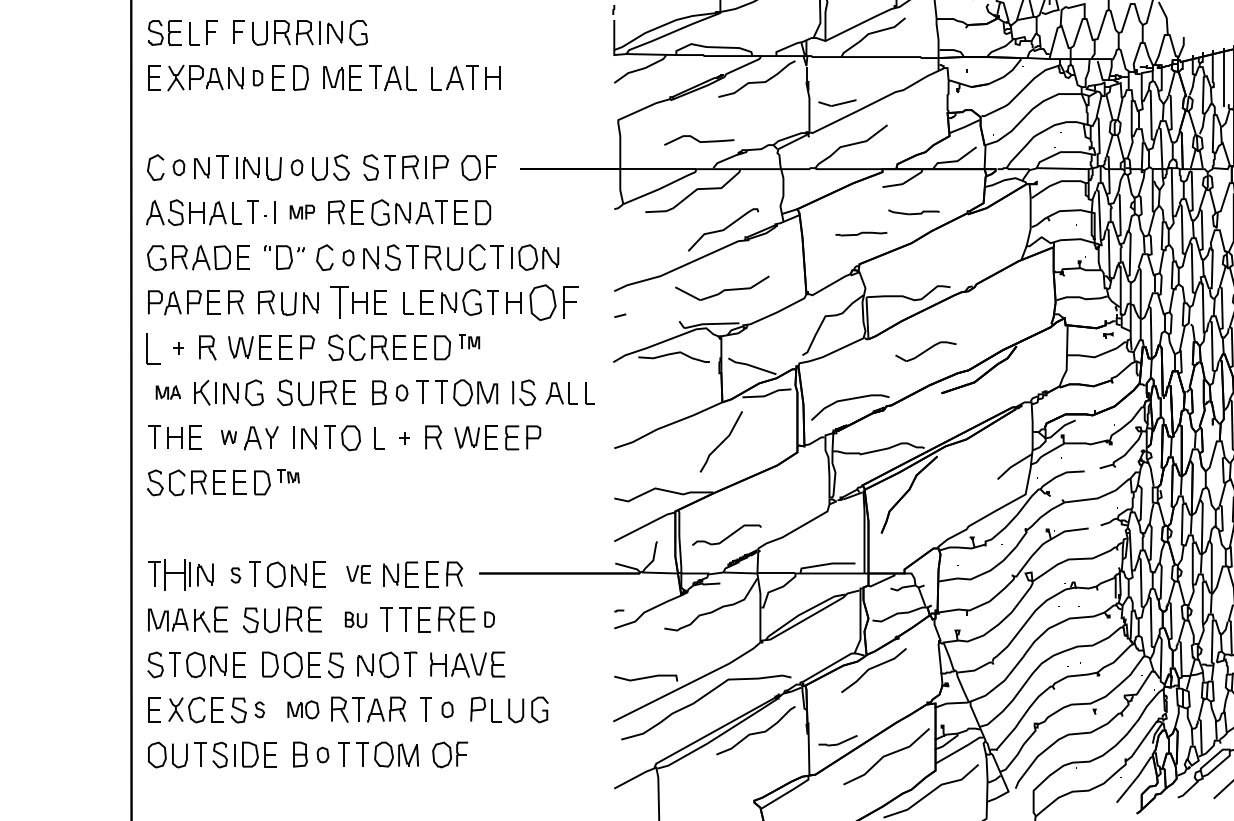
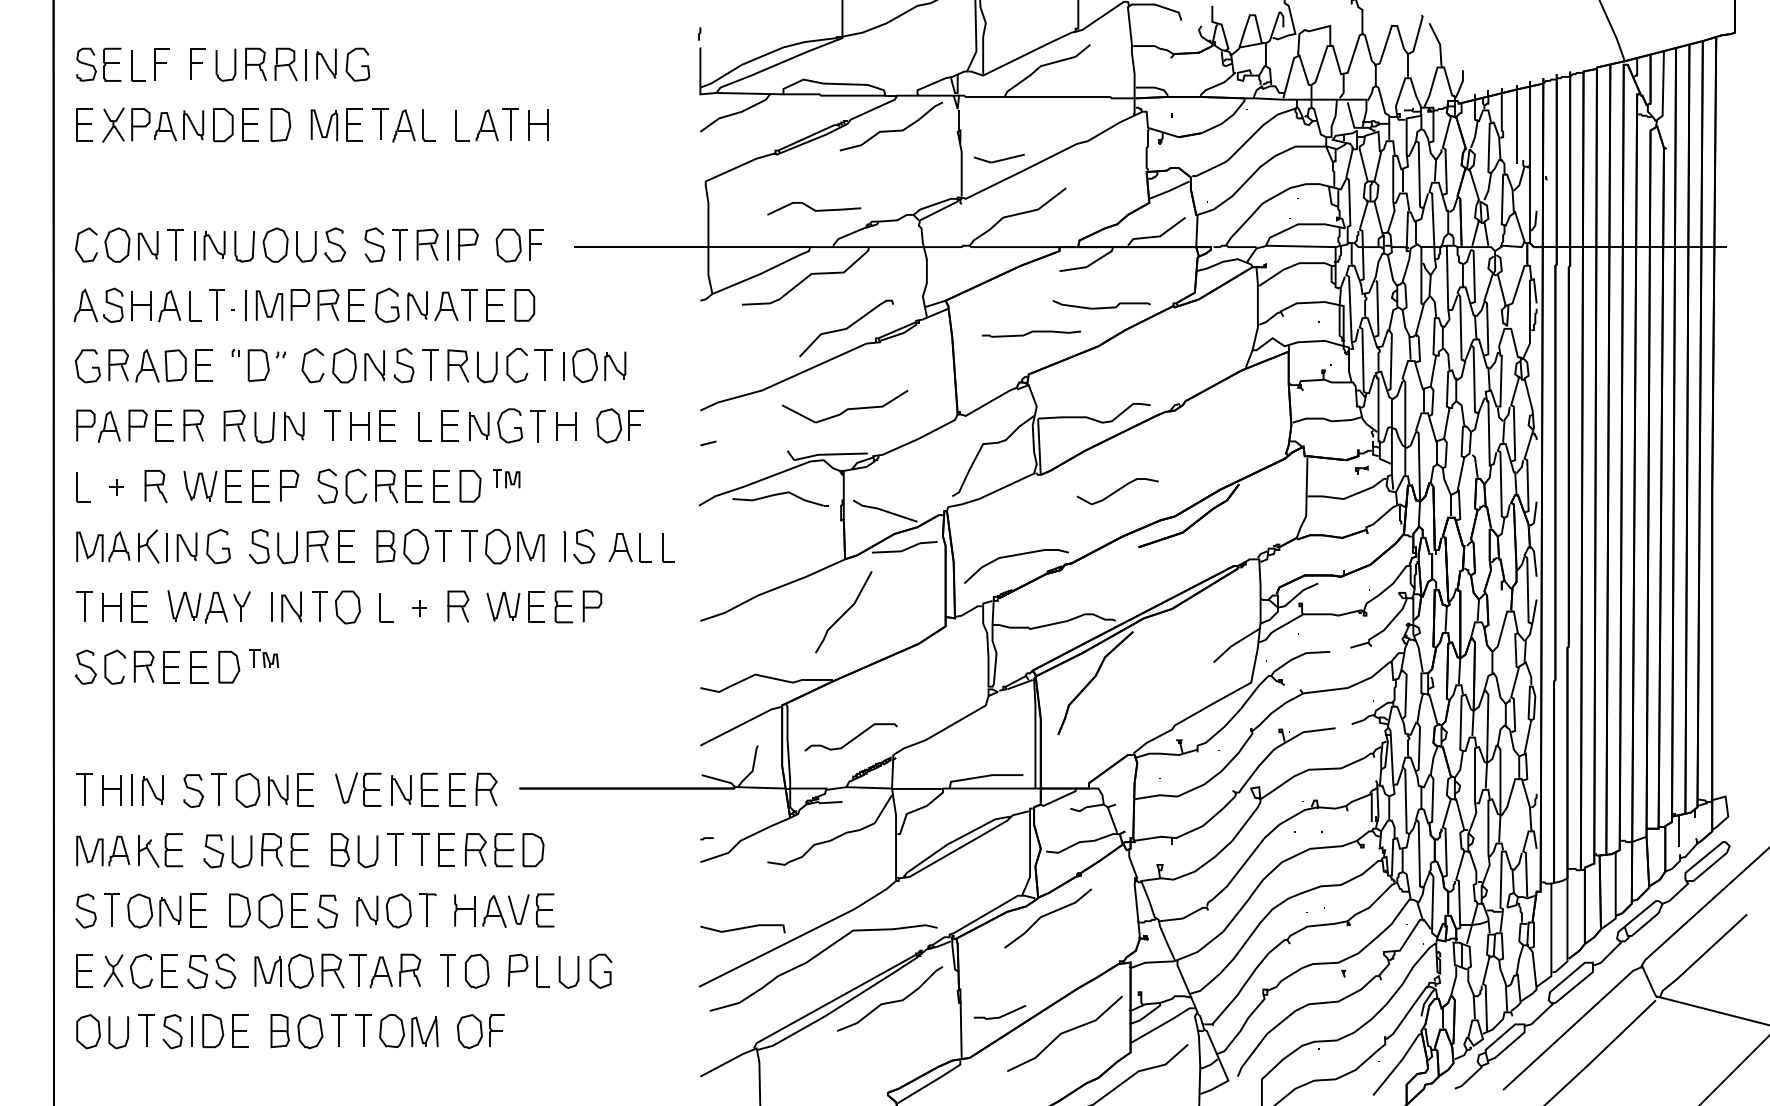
part: (258, 78) -> (223, 125), size x1.67
part: (178, 167) -> (117, 244), size x1.67
part: (296, 167) -> (275, 244), size x1.67
part: (302, 212) -> (282, 304), size x1.67
part: (913, 212) -> (1101, 304), size x1.43
part: (860, 233) -> (1030, 333), size x1.43
part: (348, 257) -> (344, 365), size x1.67
part: (339, 302) -> (332, 425), size x0.71
part: (553, 302) -> (619, 425), size x0.71
part: (153, 348) -> (83, 487), size x0.71
part: (168, 392) -> (103, 546), size x1.67
part: (402, 392) -> (416, 546), size x1.67
part: (229, 436) -> (184, 605), size x1.67
part: (174, 574) -> (111, 790), size x0.71
part: (358, 574) -> (358, 789), size x1.43
part: (235, 575) -> (193, 791), size x1.67
part: (355, 619) -> (354, 850), size x1.67
part: (489, 619) -> (533, 850), size x1.67
part: (259, 709) -> (225, 970), size x1.67
part: (302, 709) -> (283, 970), size x1.43
part: (447, 709) -> (477, 970), size x1.67
part: (323, 754) -> (310, 1031), size x1.67

